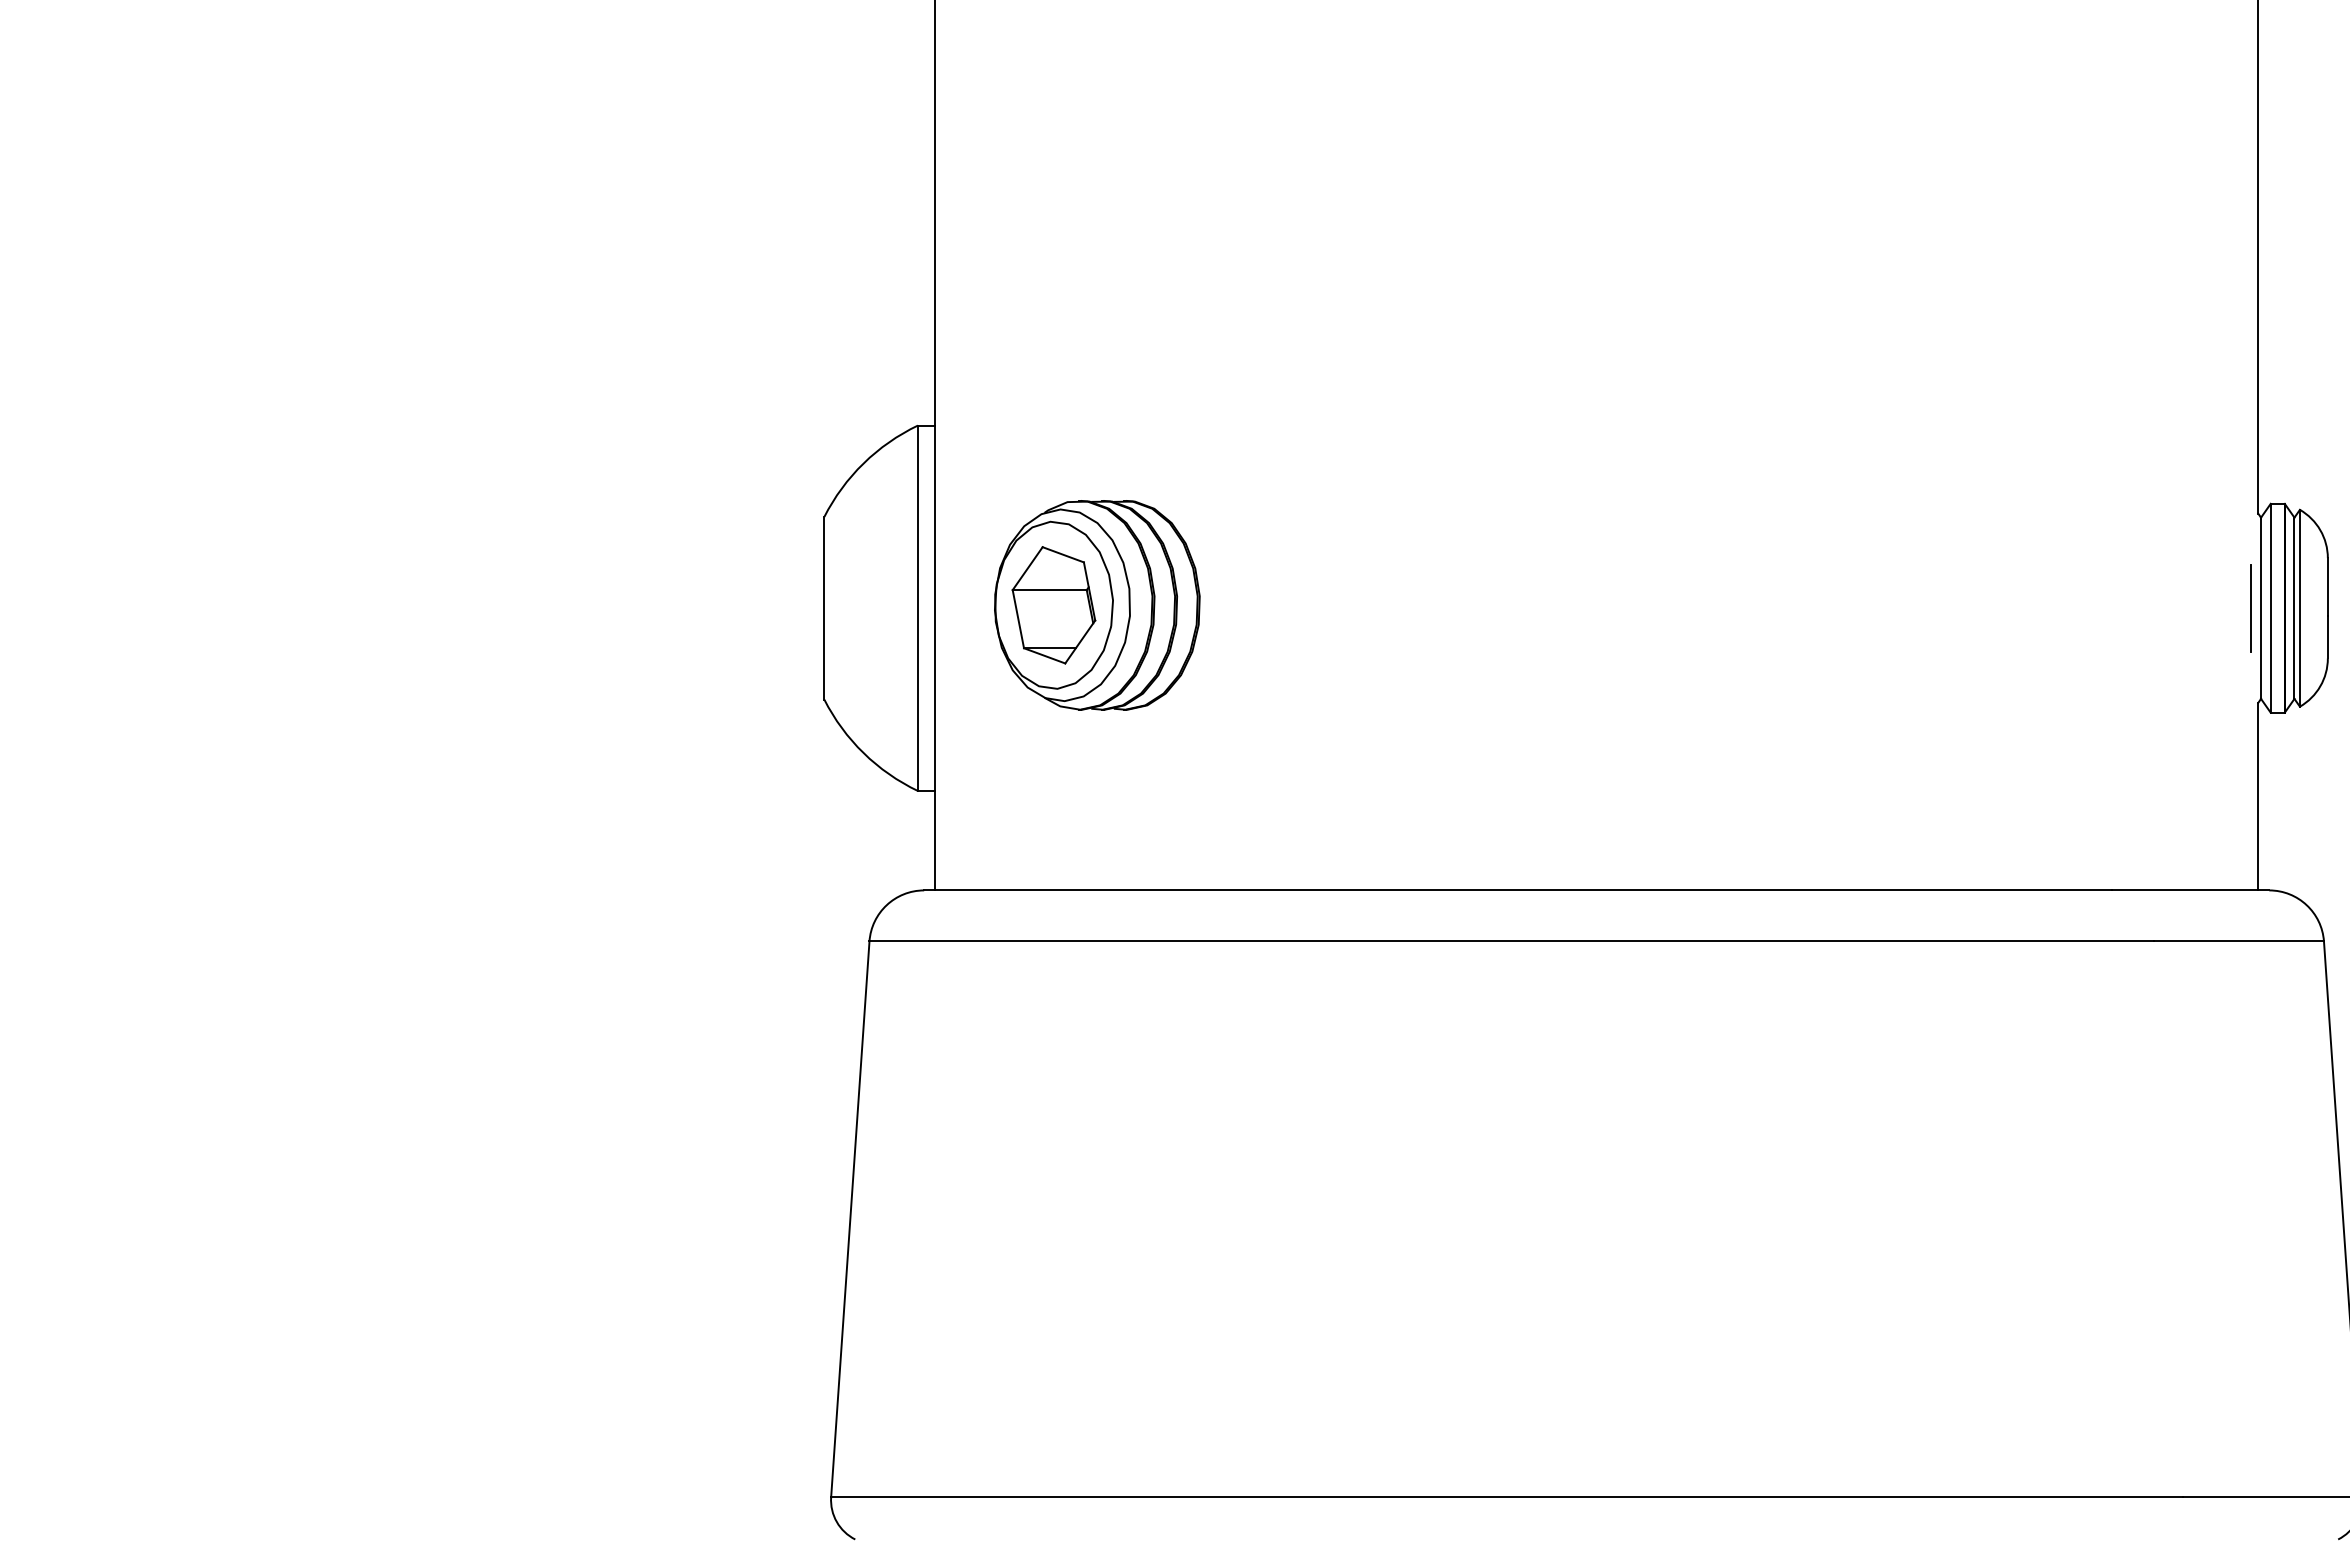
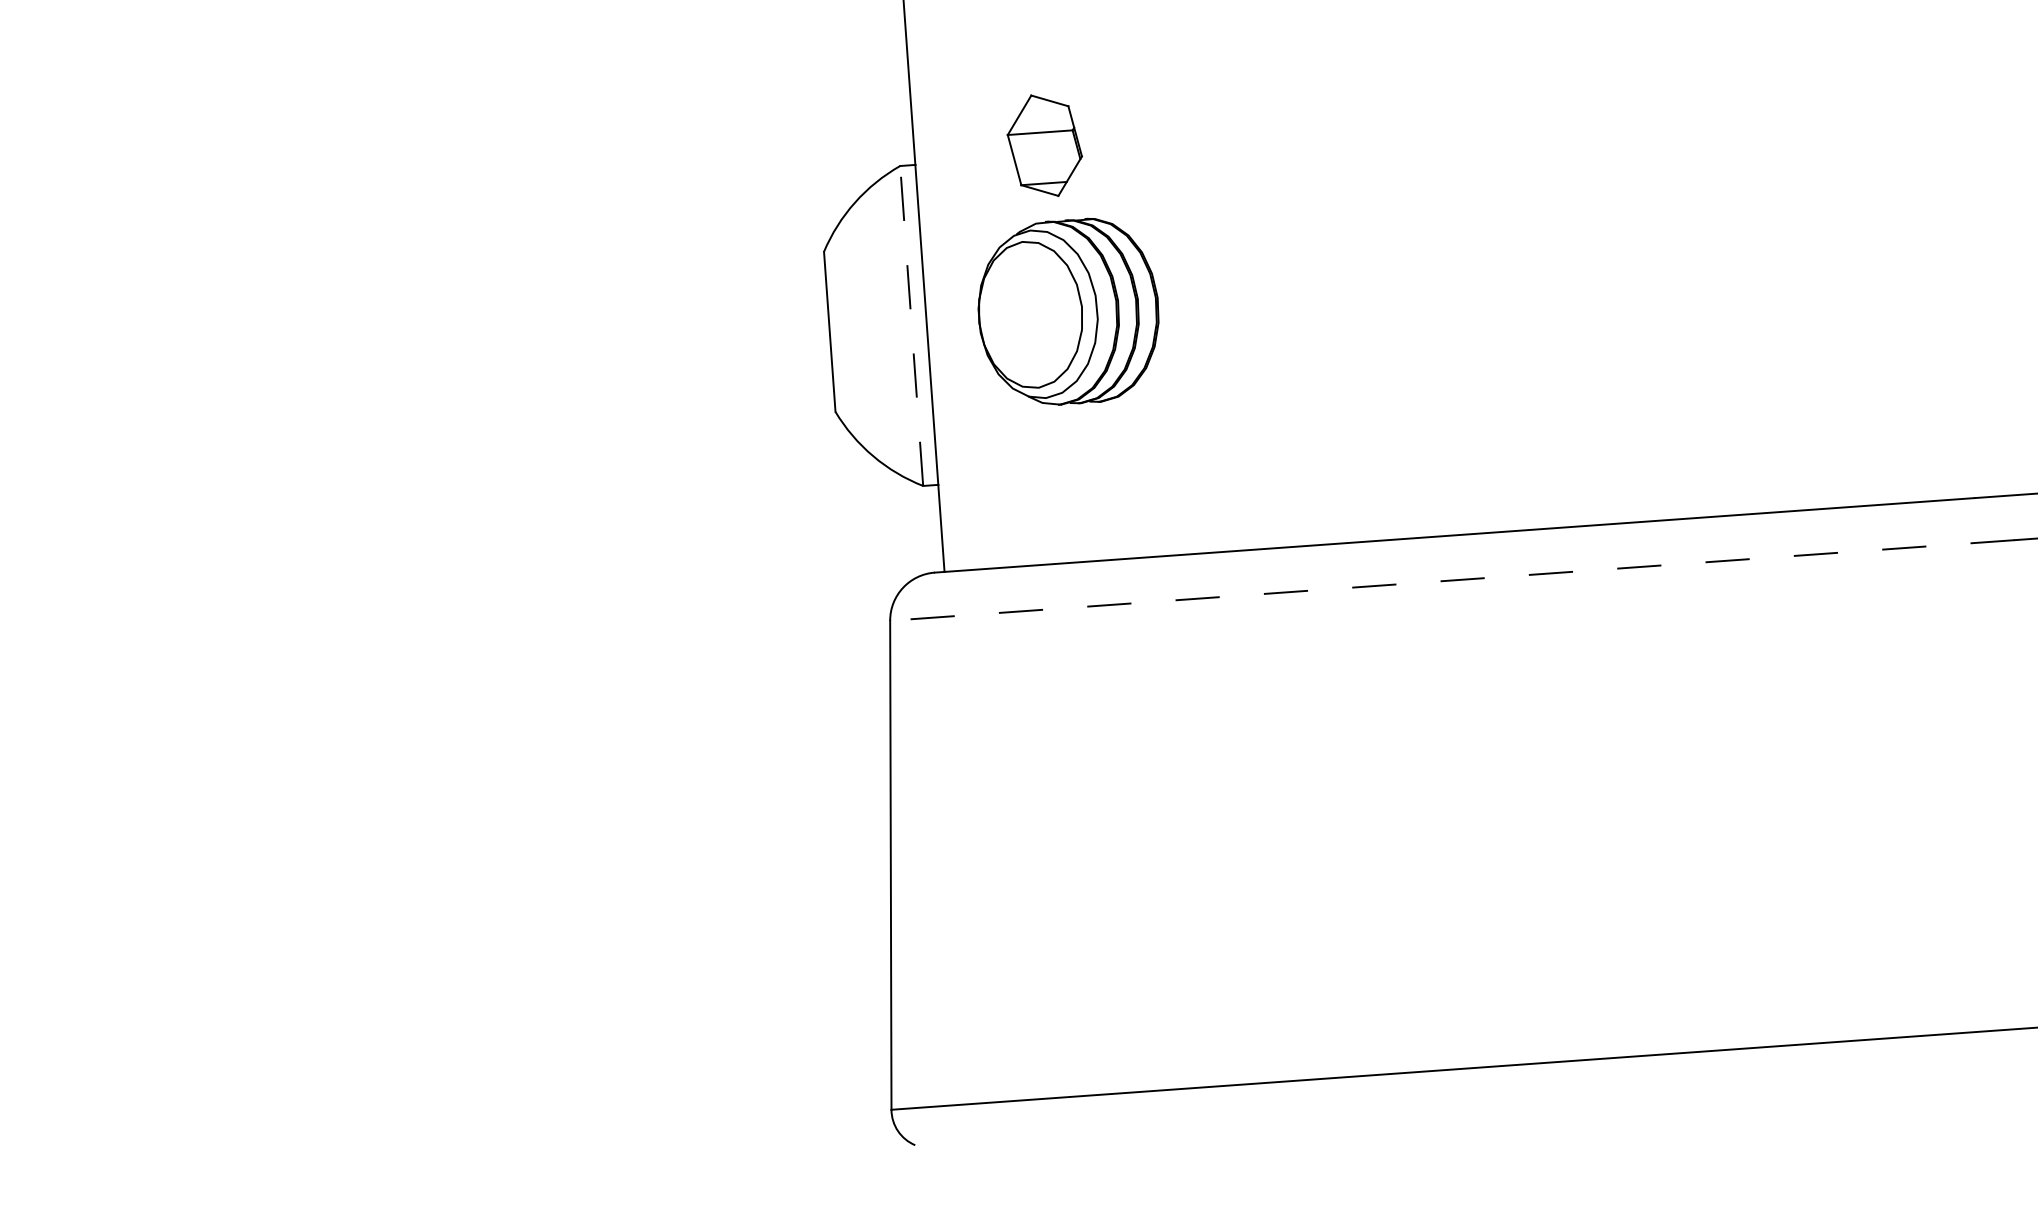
part: (1053, 605) -> (1044, 145), moved
line: (917, 608) -> (911, 326), solid -> dashed
line: (1511, 941) -> (1452, 580), solid -> dashed

